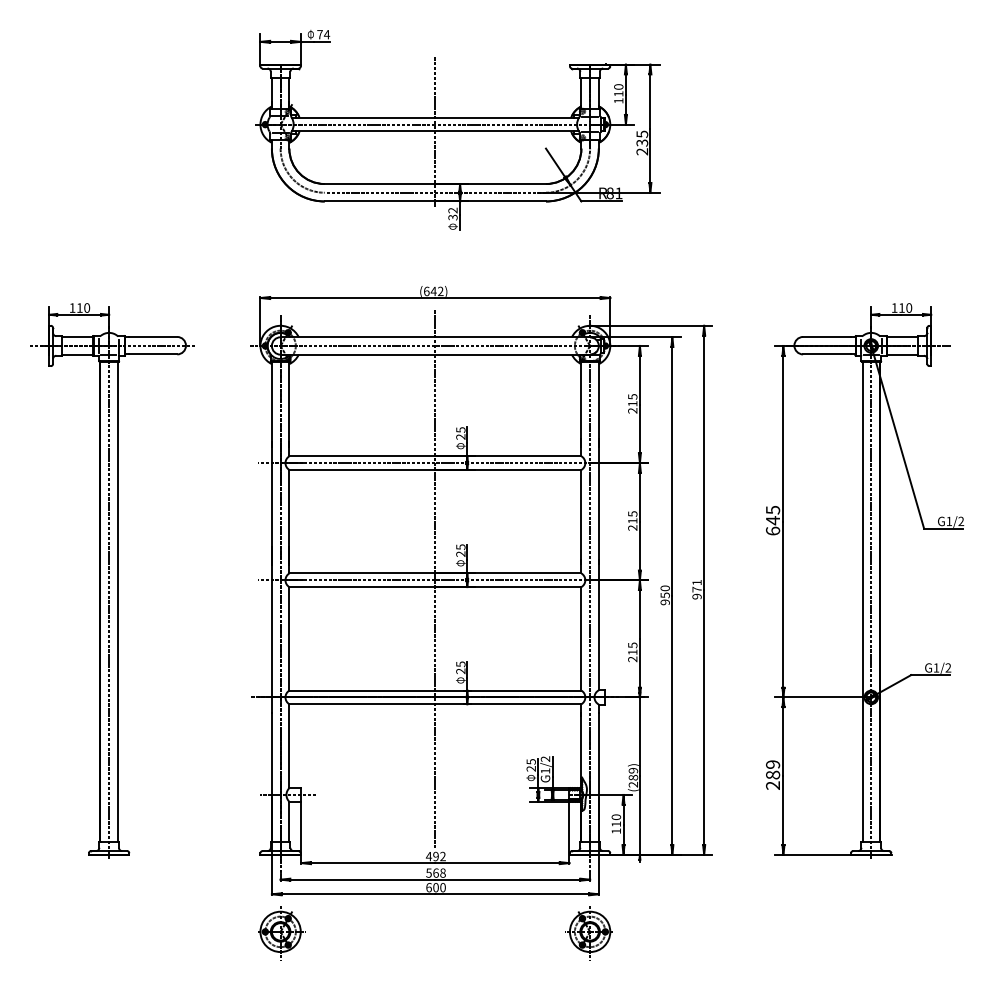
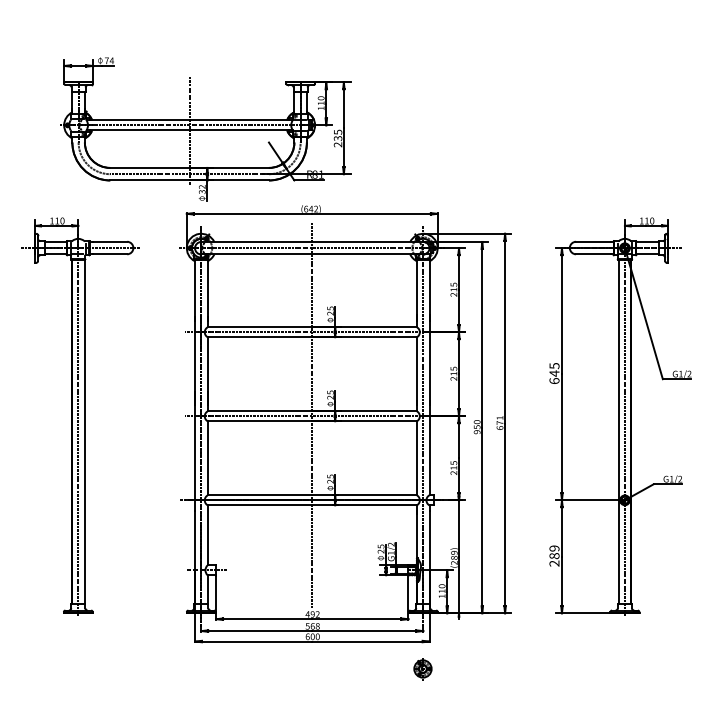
part: (457, 130) -> (205, 129), moved
text: (696, 596) -> (499, 427), 971 -> 671
part: (281, 933) -> (201, 669), removed
part: (588, 933) -> (422, 669), size x0.6

